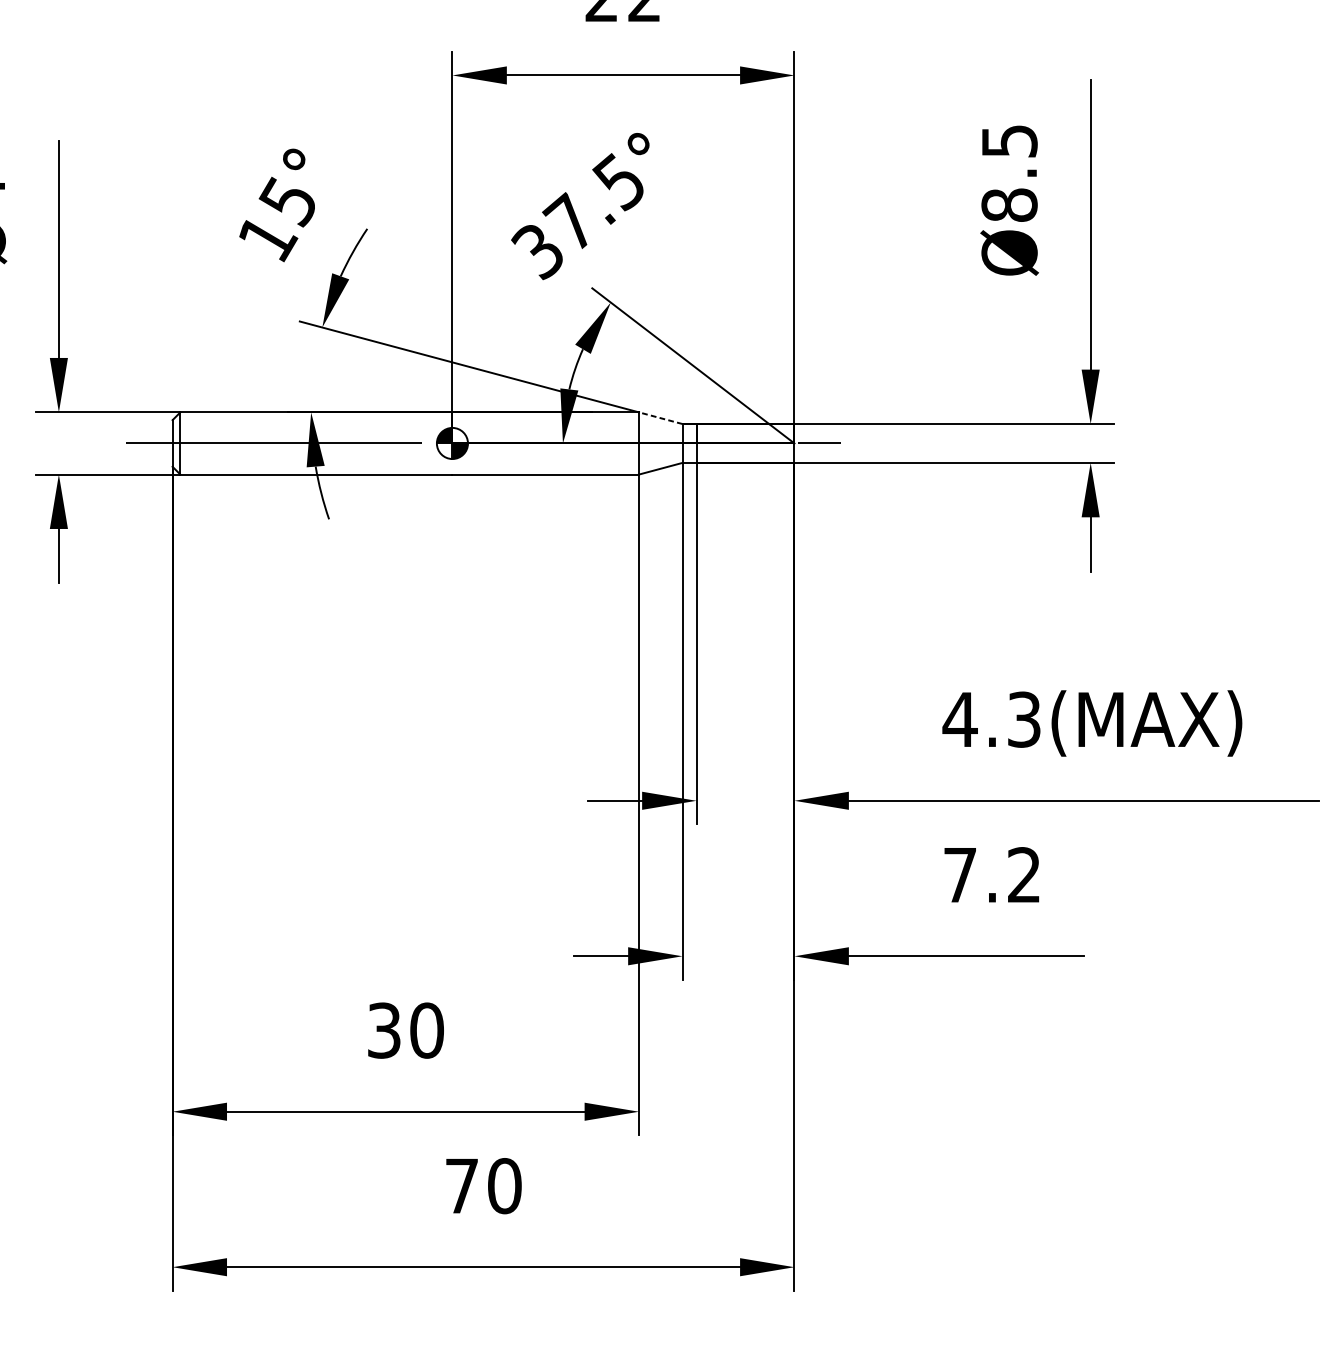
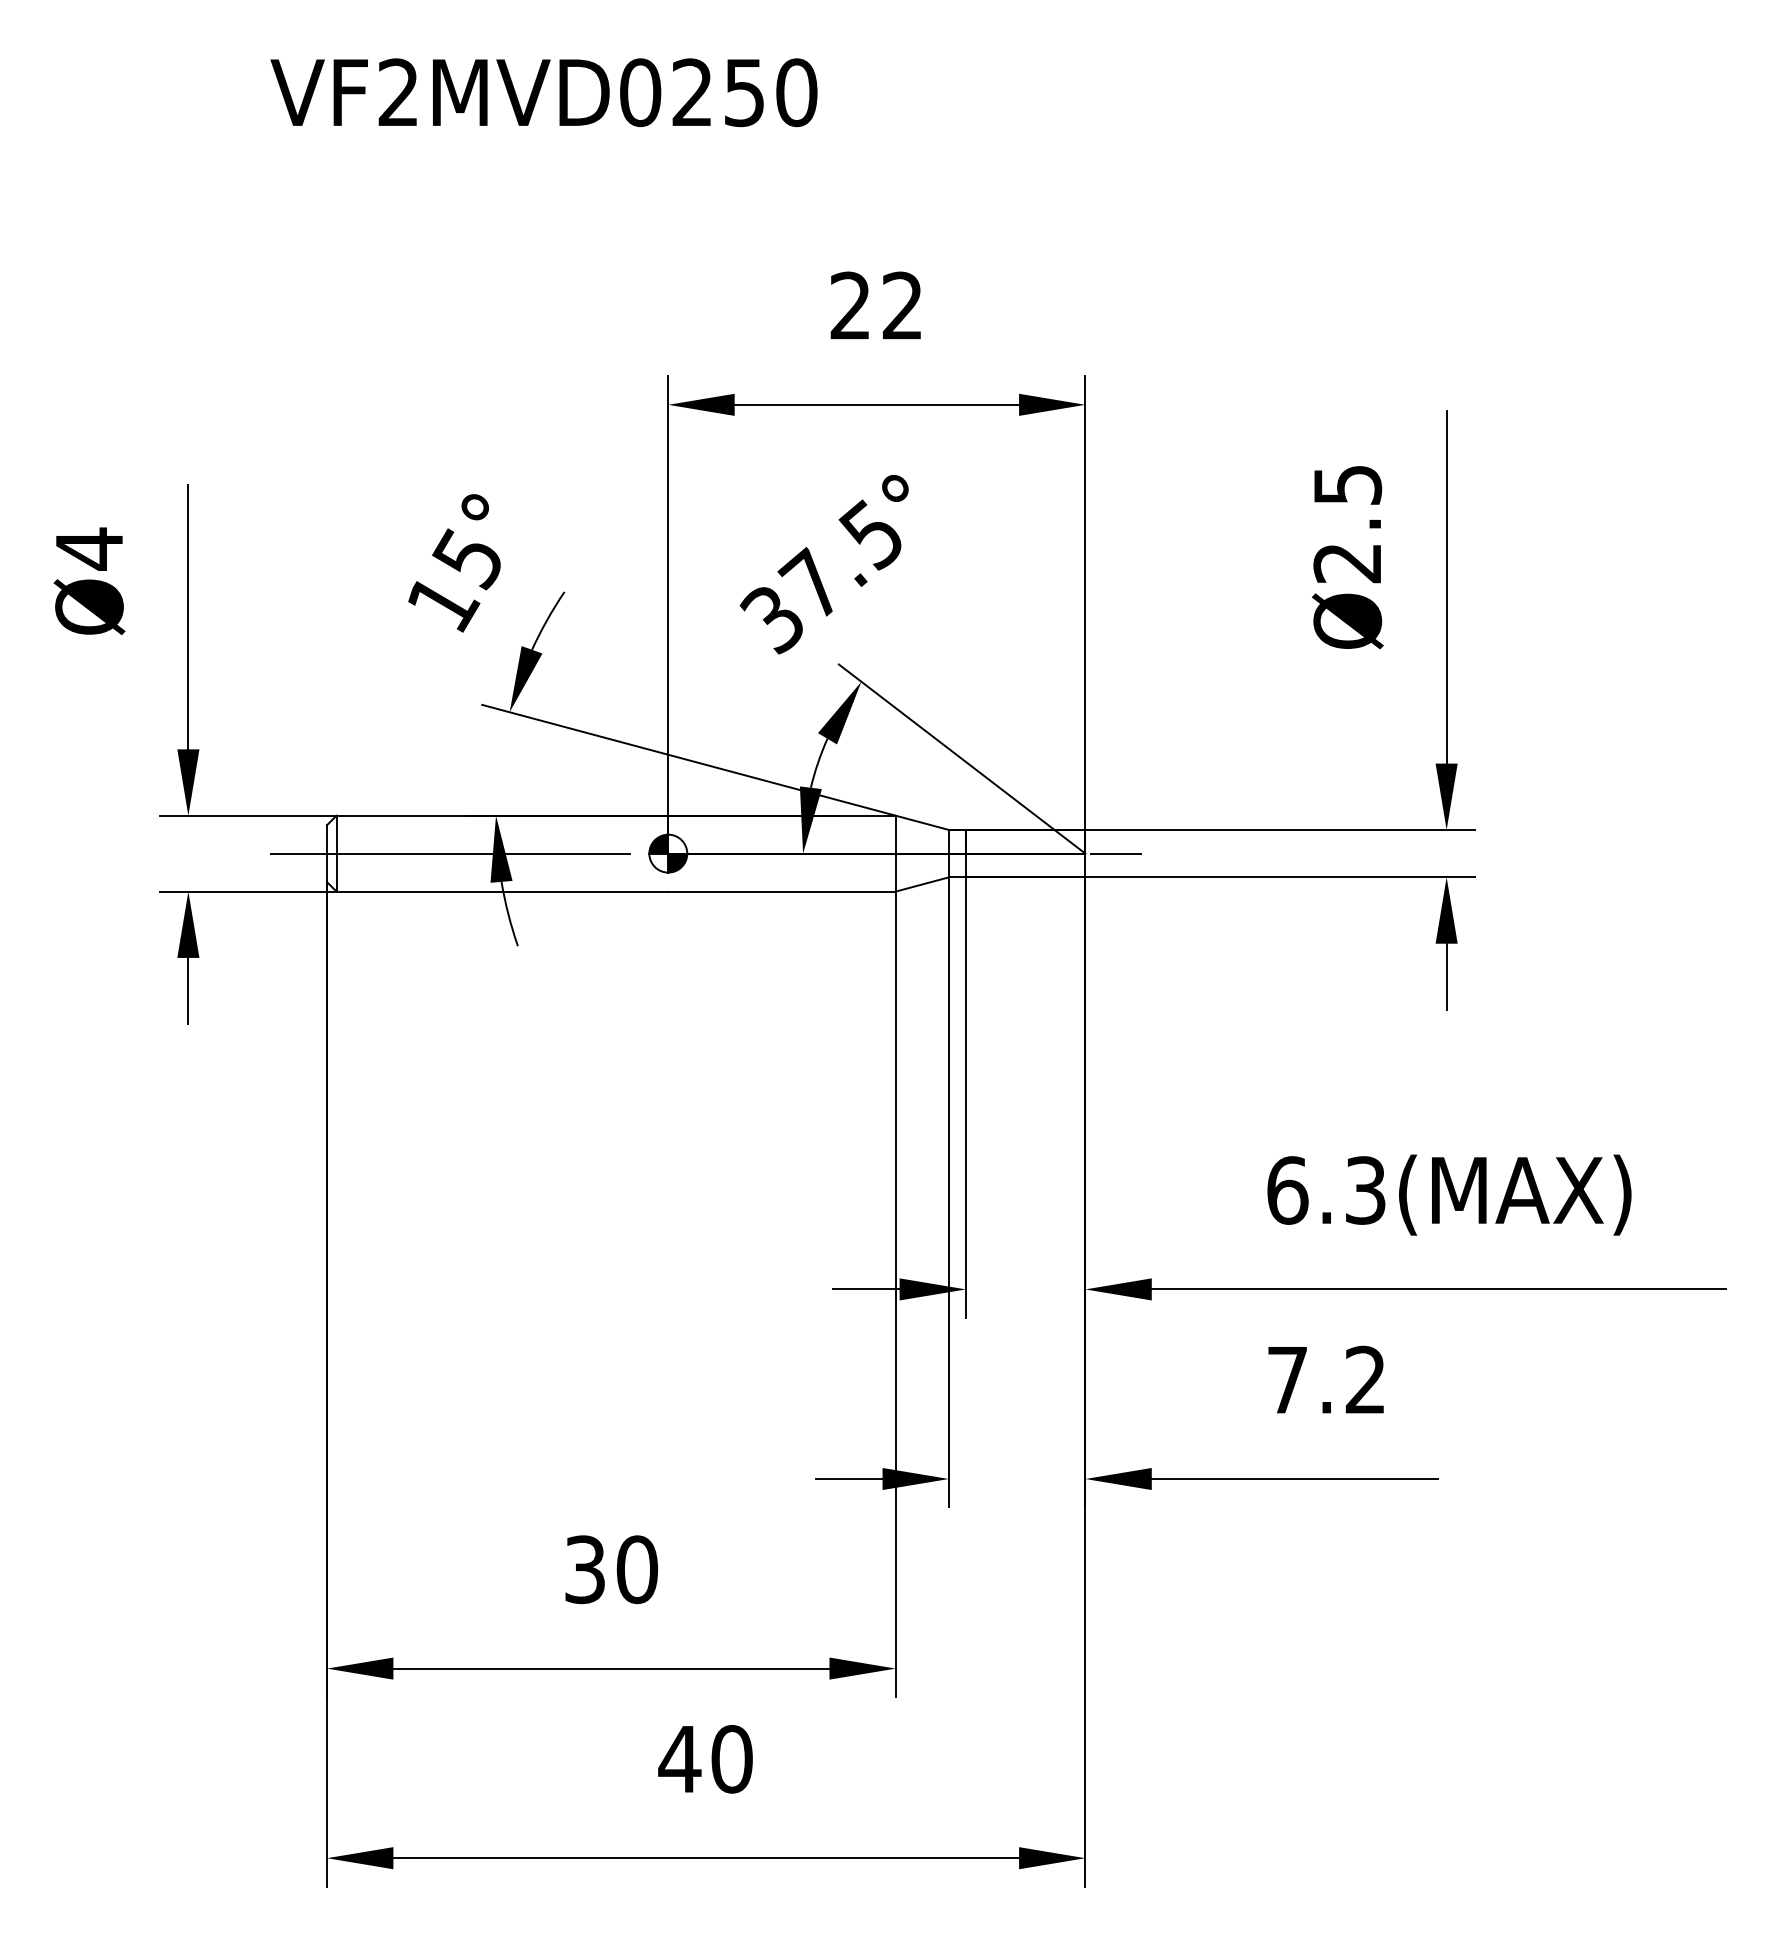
text: (1009, 204) -> (1347, 562), Ø8.5 -> Ø2.5
line: (660, 417) -> (921, 822), dashed -> solid
text: (960, 719) -> (1287, 1190), 4.3(MAX) -> 6.3(MAX)
text: (461, 1186) -> (679, 1759), 70 -> 40

